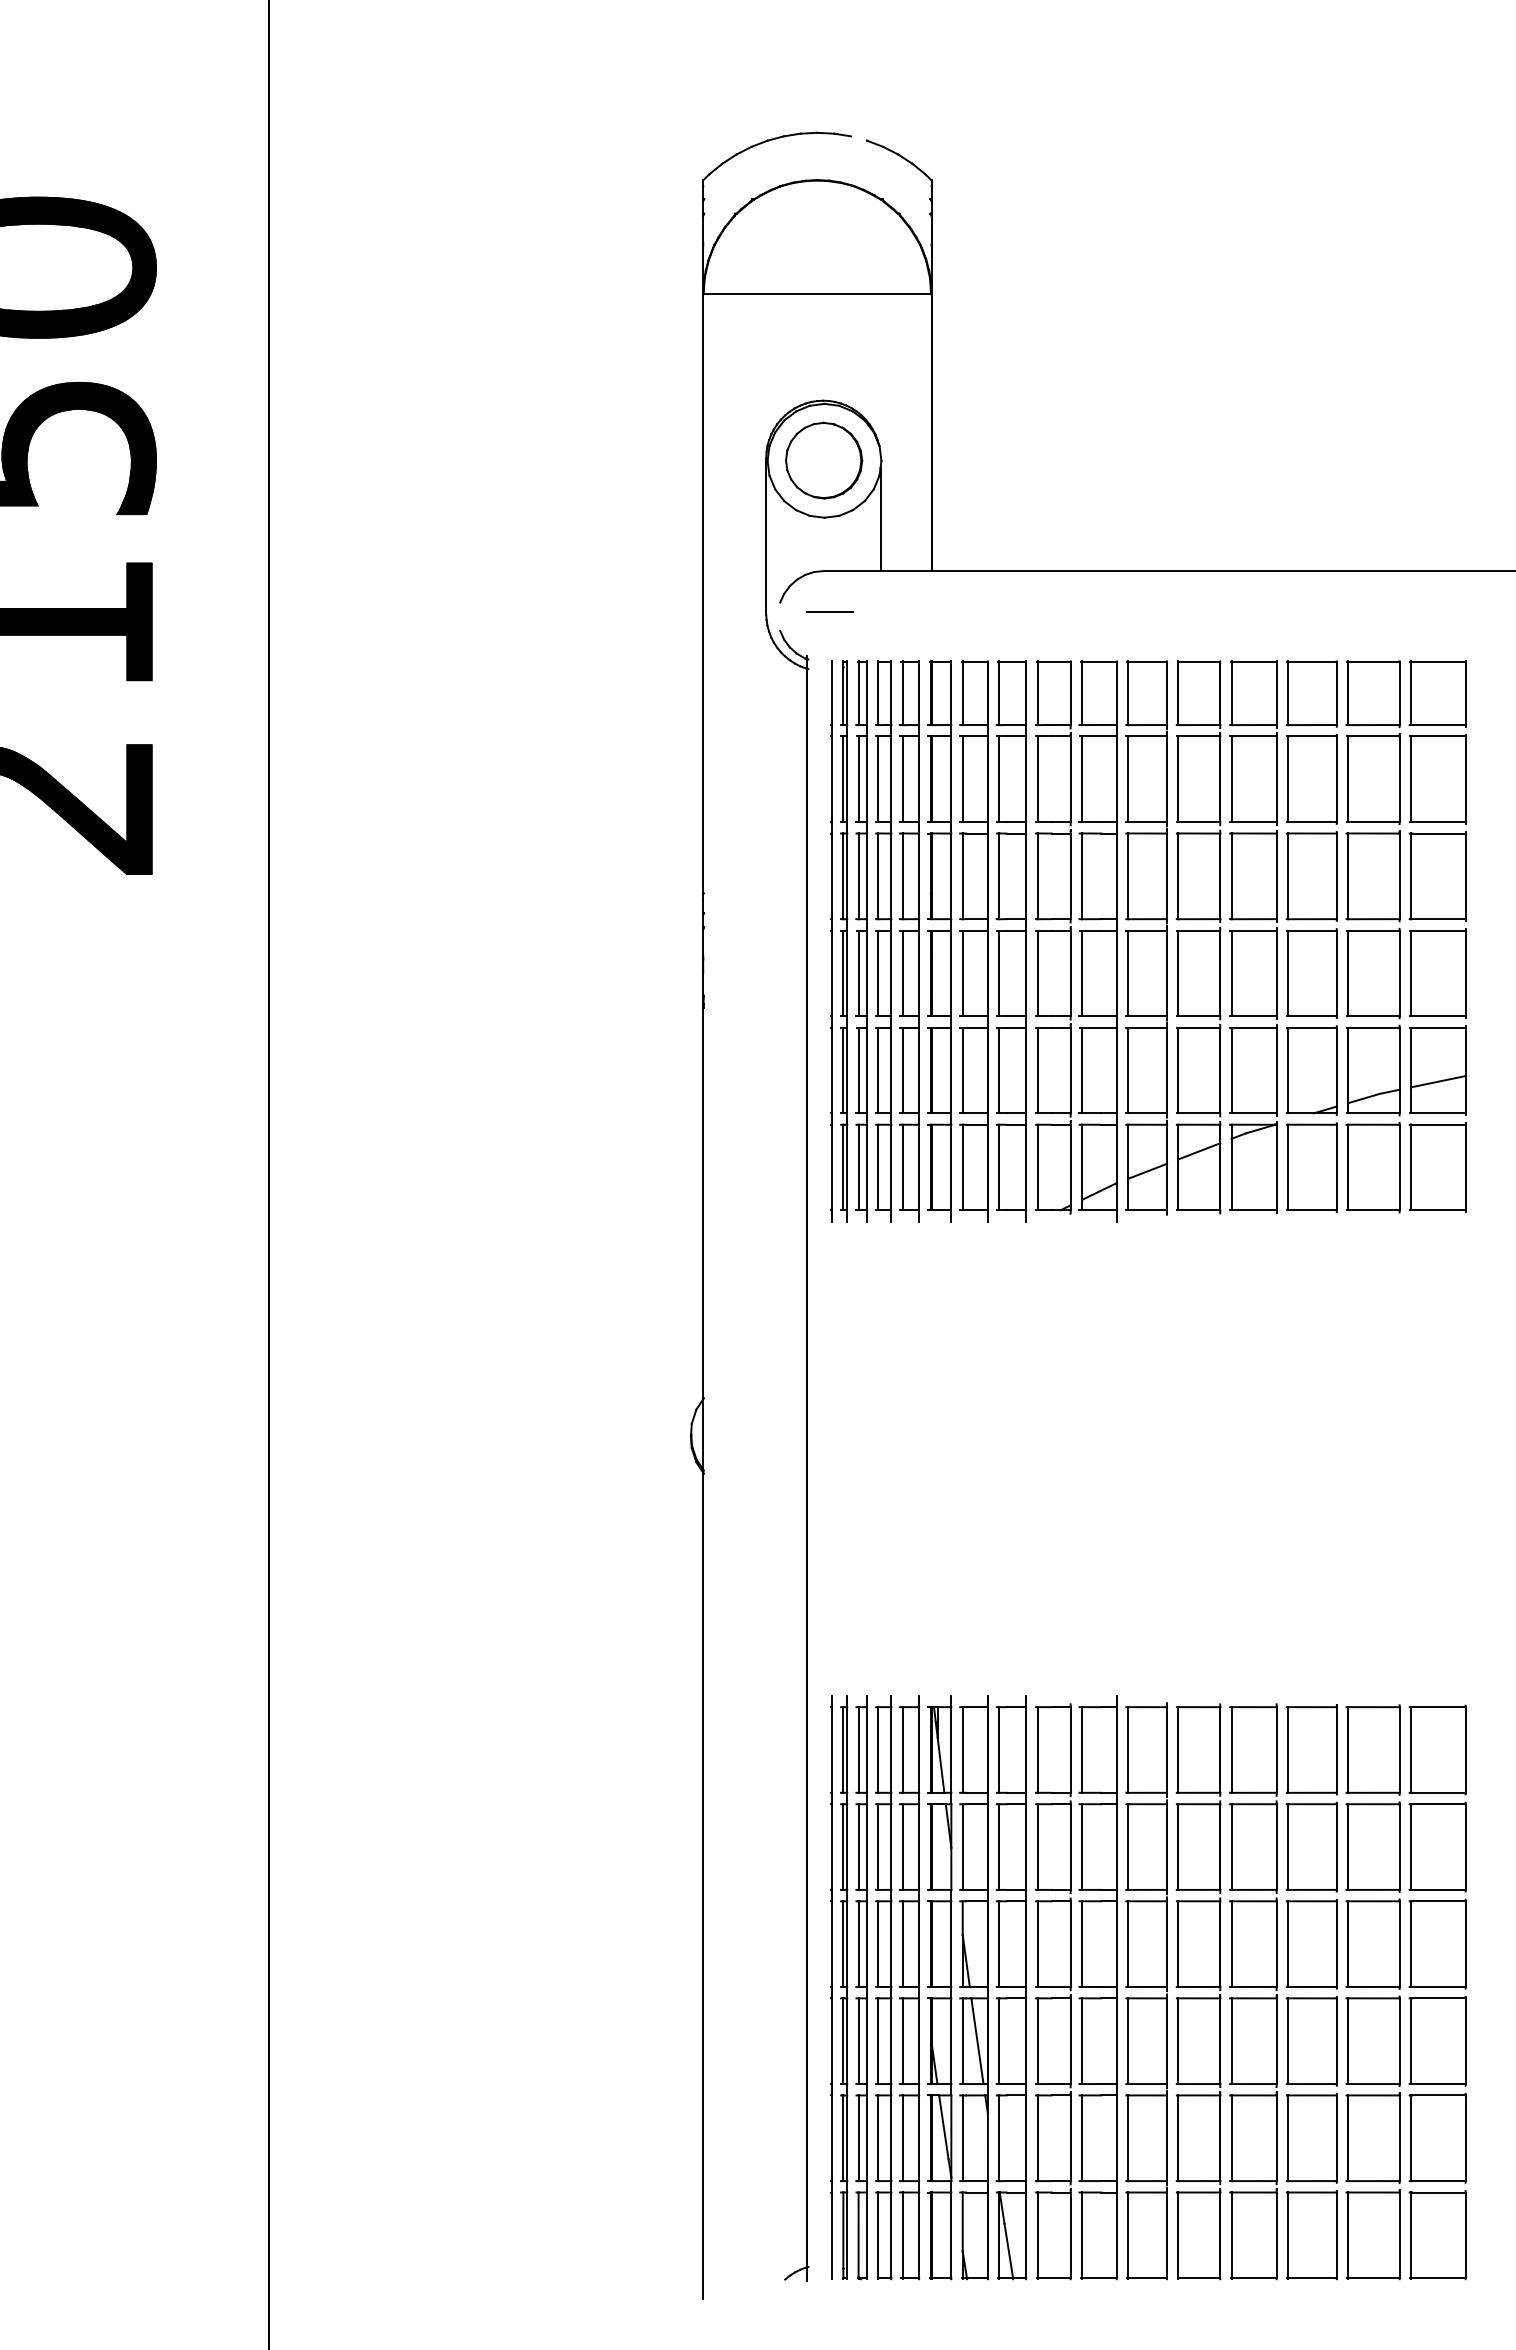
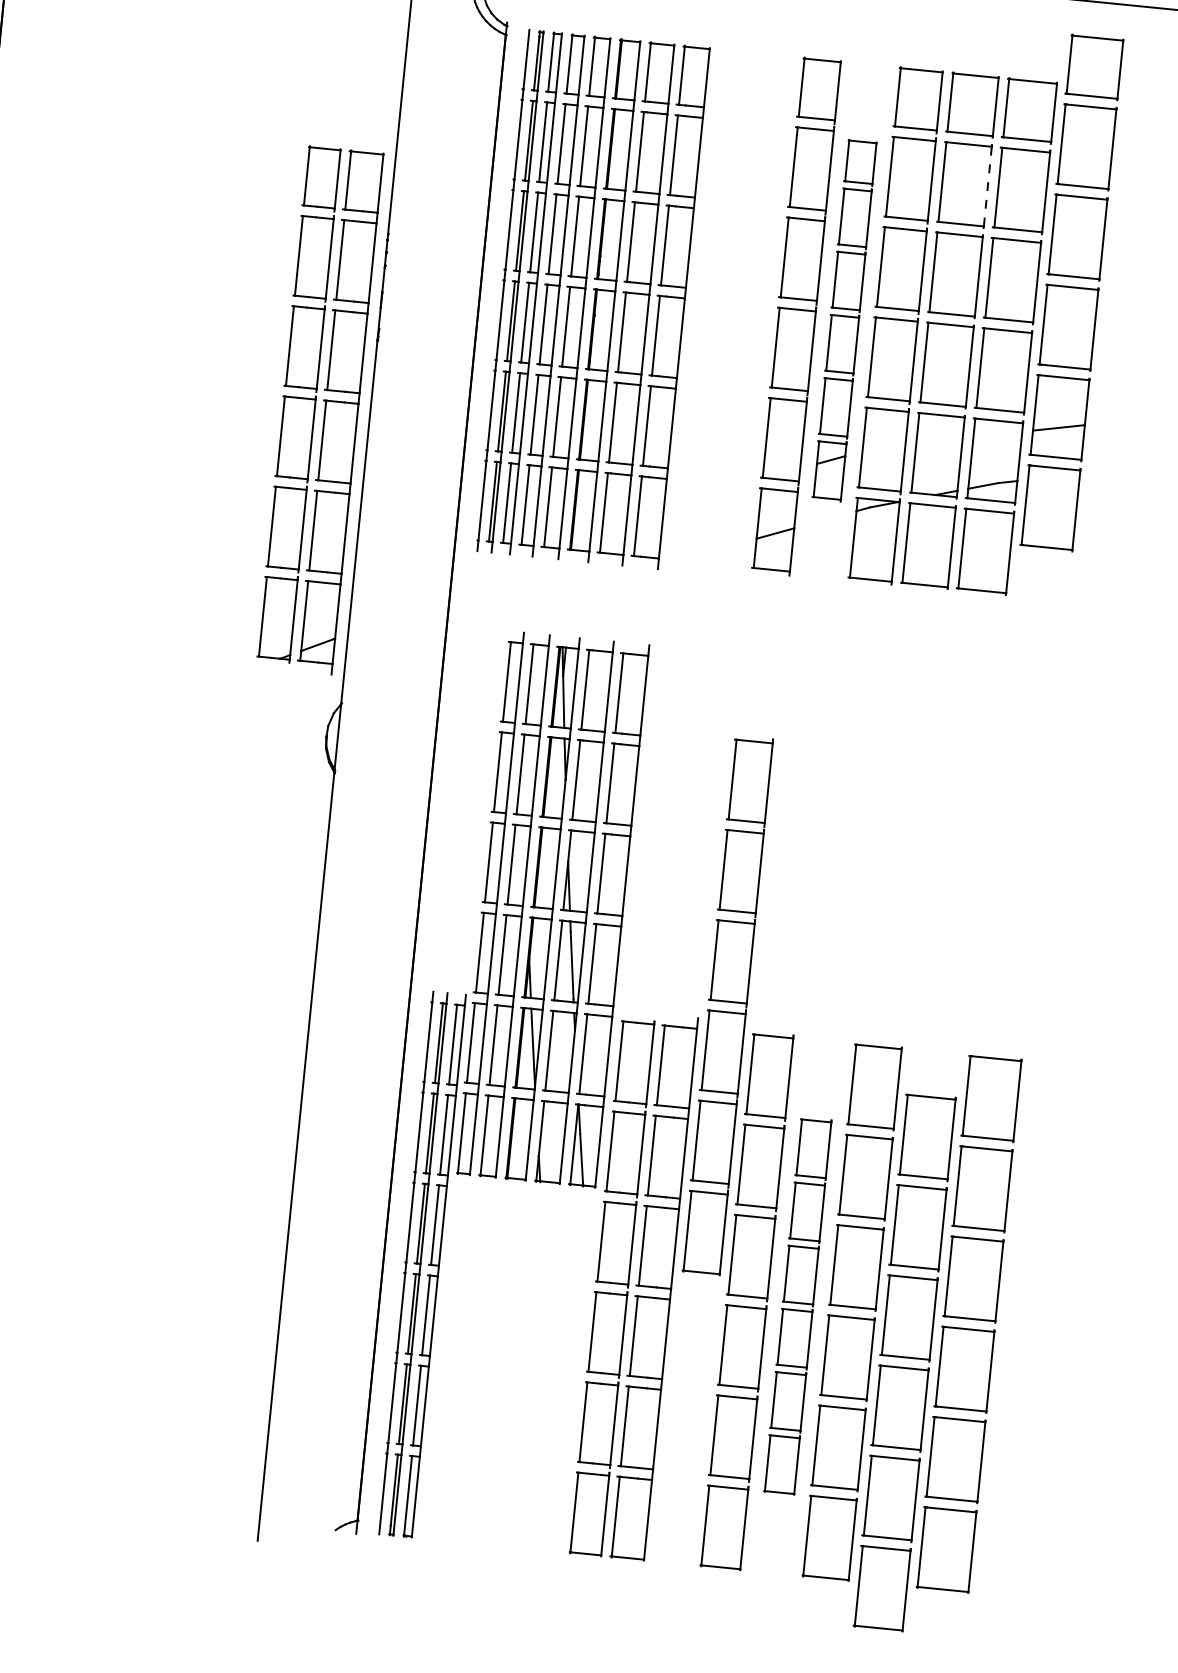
line: (1336, 779) -> (987, 186), solid -> dashed
part: (1437, 936) -> (1071, 292), moved
part: (1198, 937) -> (844, 320), size x0.7
part: (1076, 941) -> (320, 410), moved
part: (951, 1987) -> (552, 909), moved
part: (1146, 1991) -> (727, 1005), moved
part: (1253, 1991) -> (797, 1305), size x0.7
part: (1372, 1992) -> (903, 1362), moved

